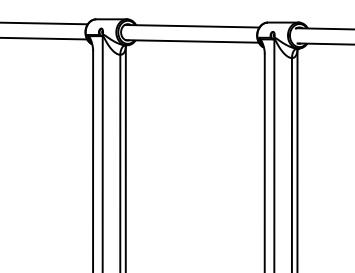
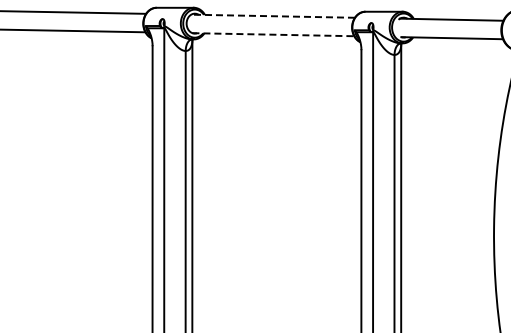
line: (192, 26) -> (273, 16), solid -> dashed
line: (192, 41) -> (273, 34), solid -> dashed

